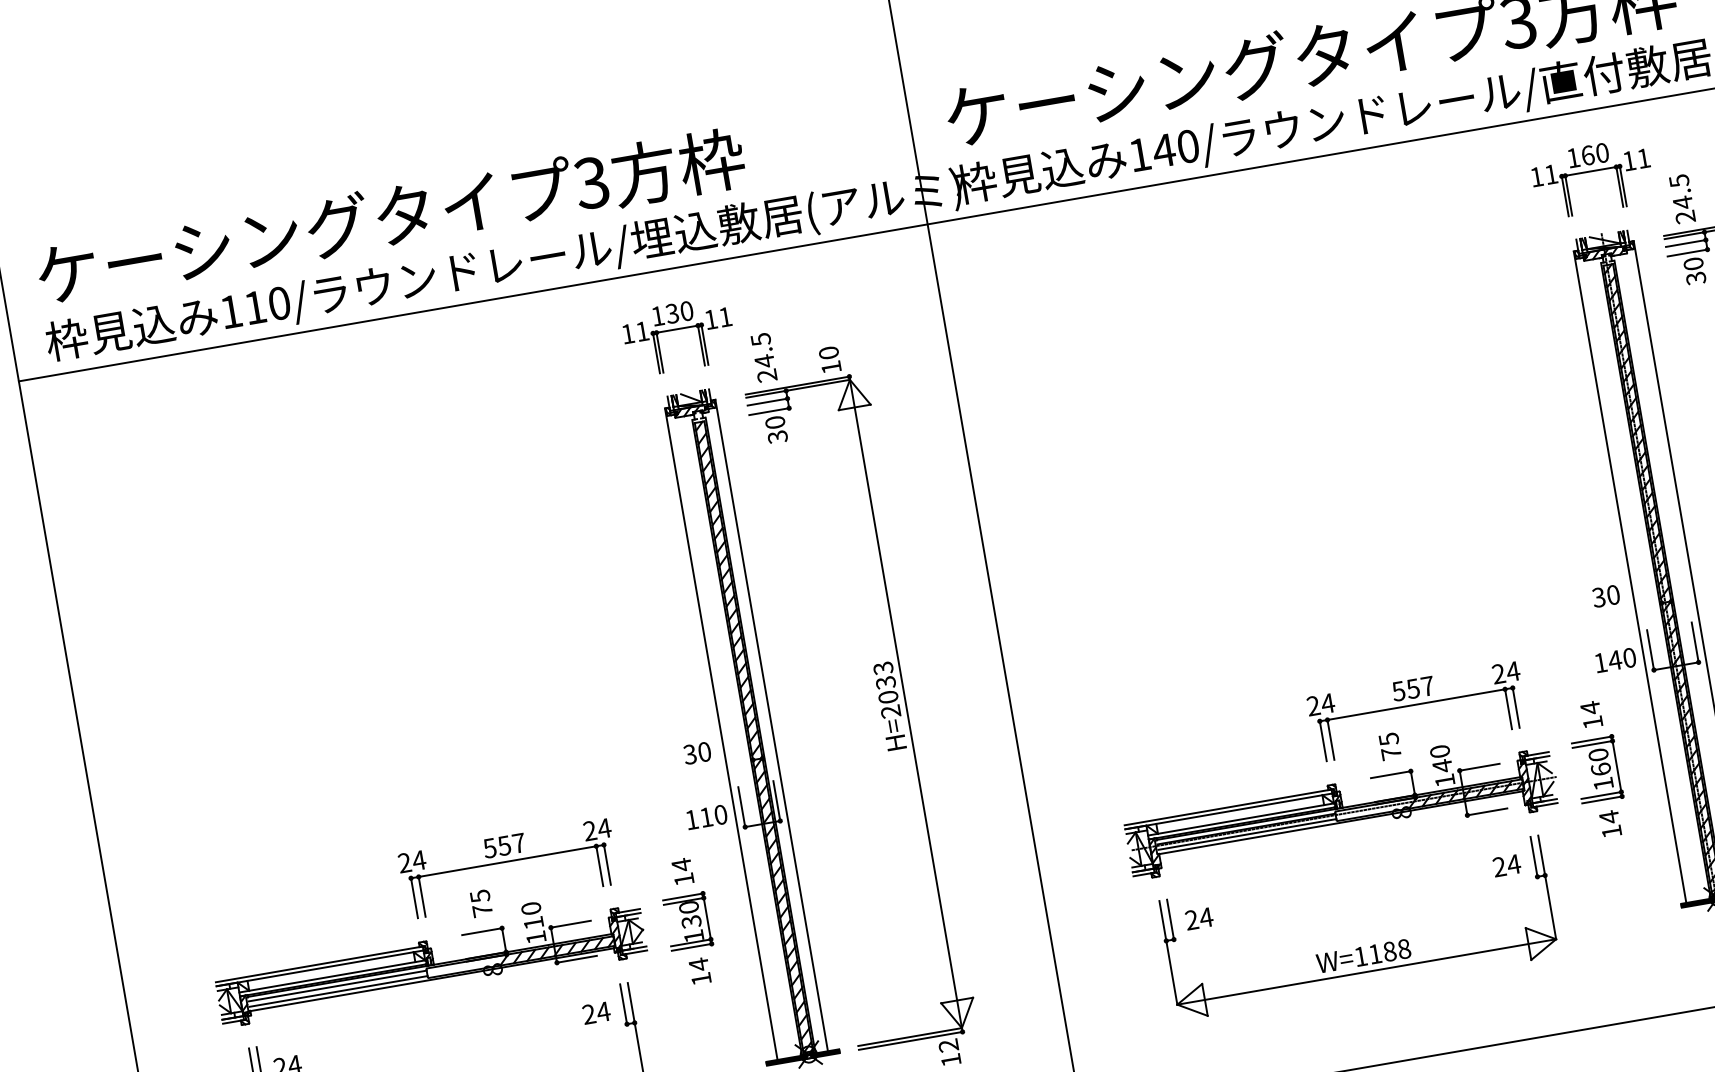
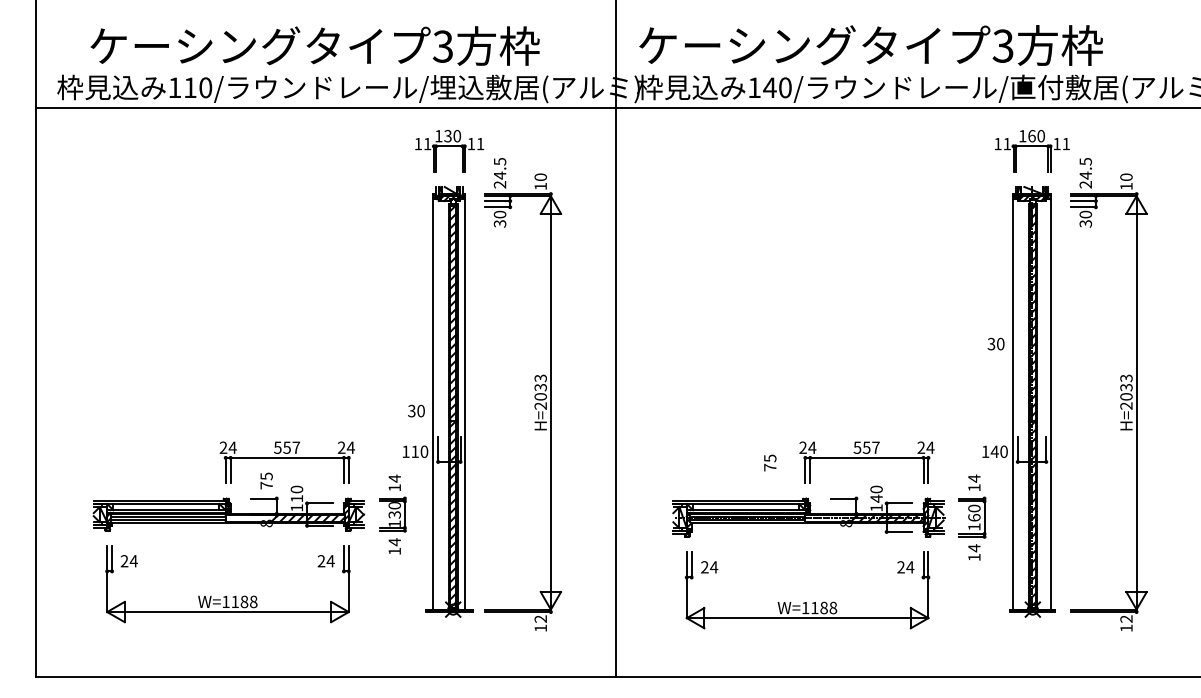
text: (389, 216) -> (314, 45), moved
text: (1605, 595) -> (995, 343), moved
text: (1390, 745) -> (770, 462), moved

